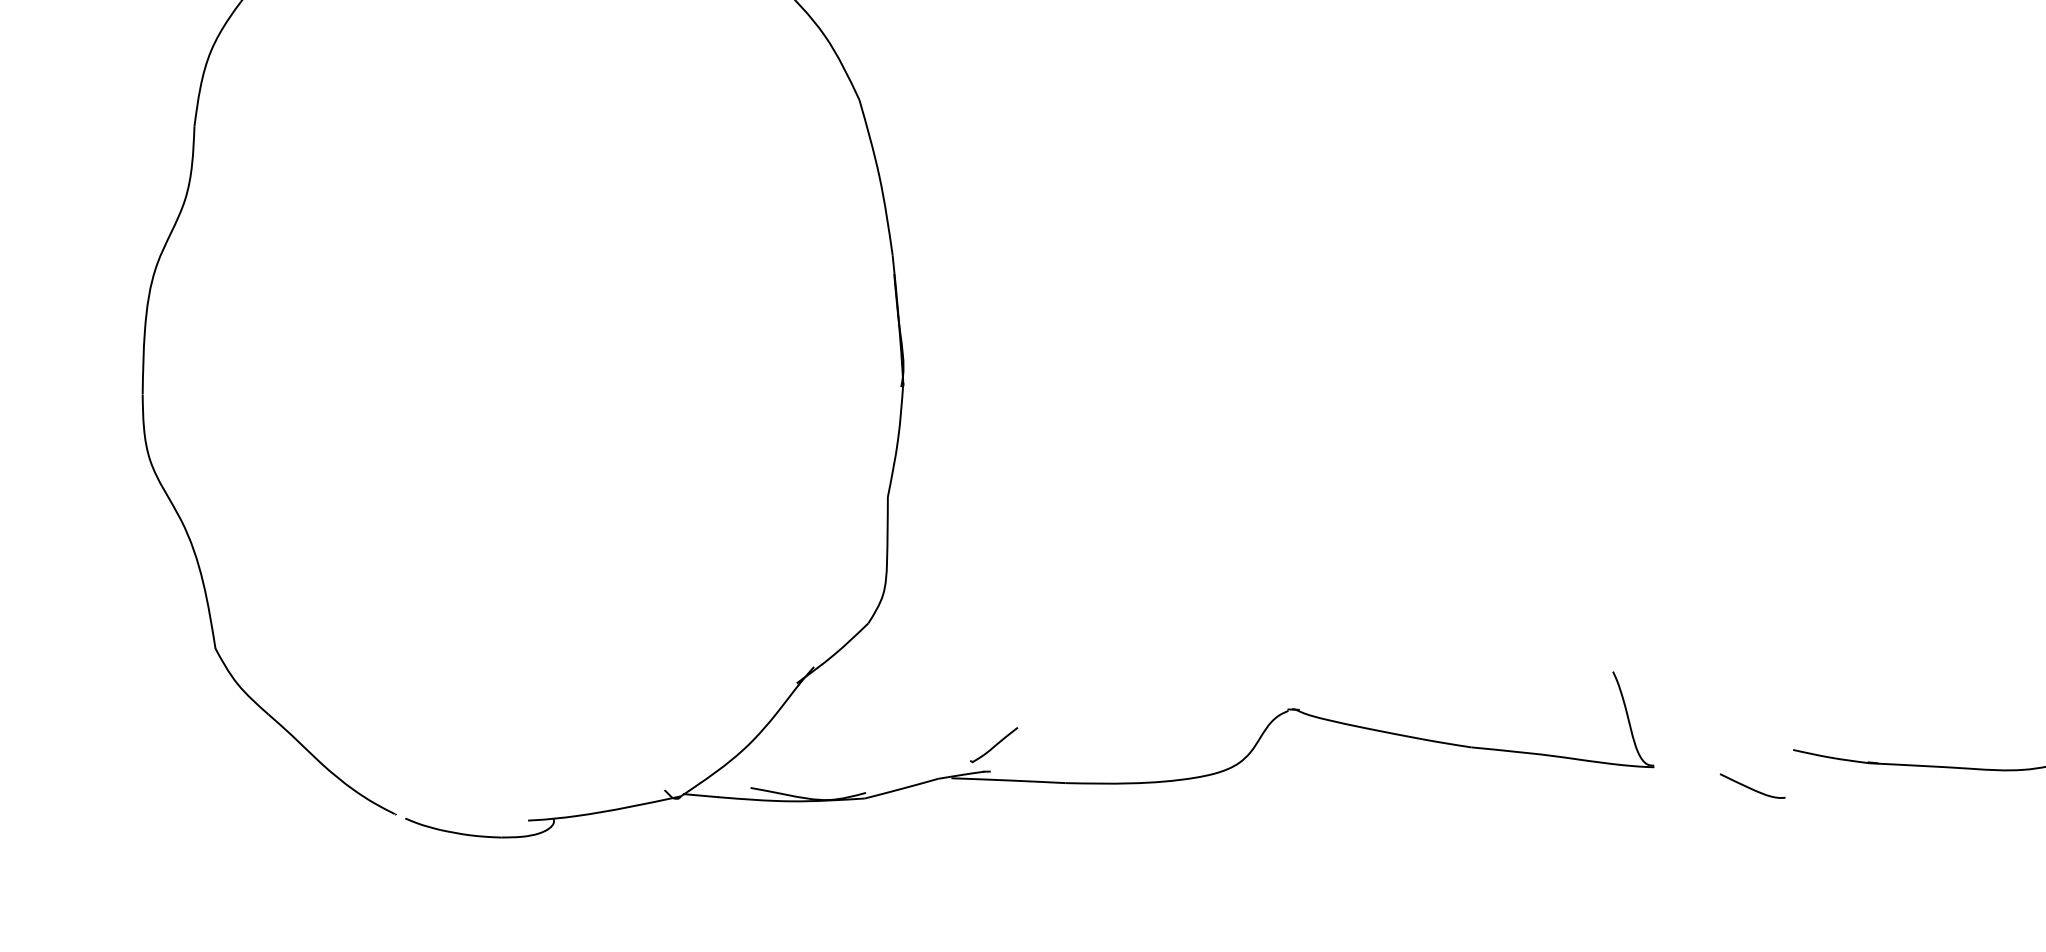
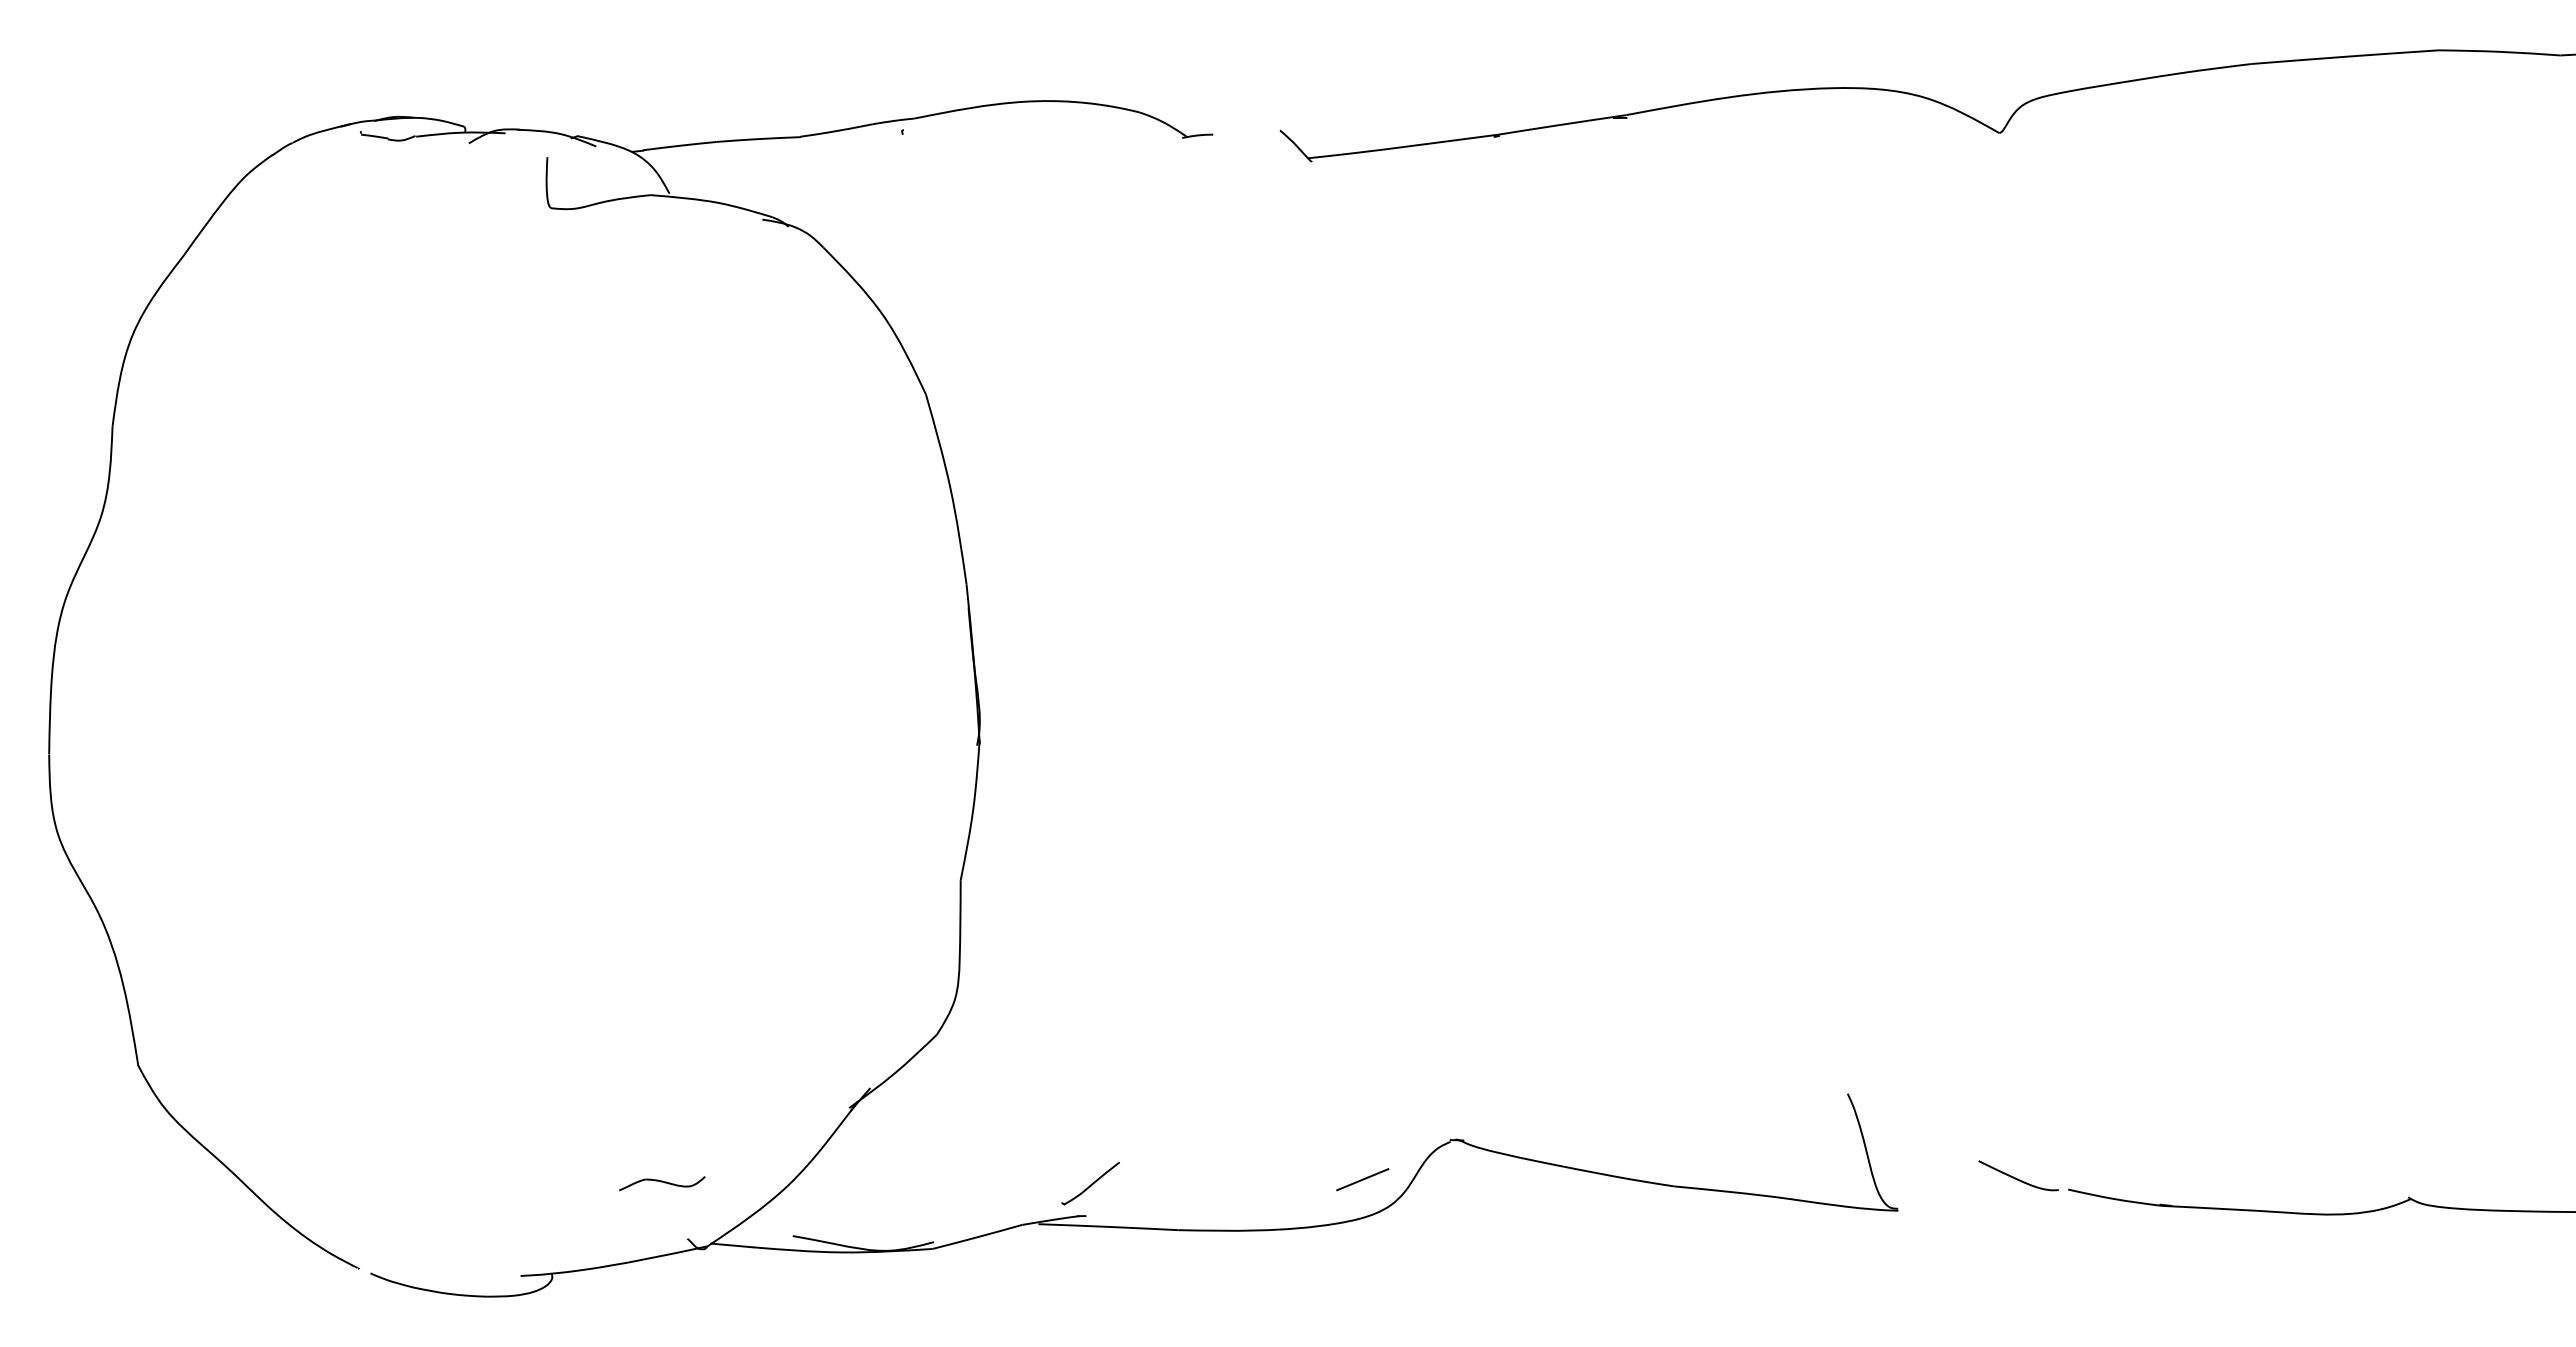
line: (1216, 741) -> (1362, 1179), added
part: (644, 744) -> (662, 1183), added
curve: (1752, 788) -> (2018, 1178), moved

